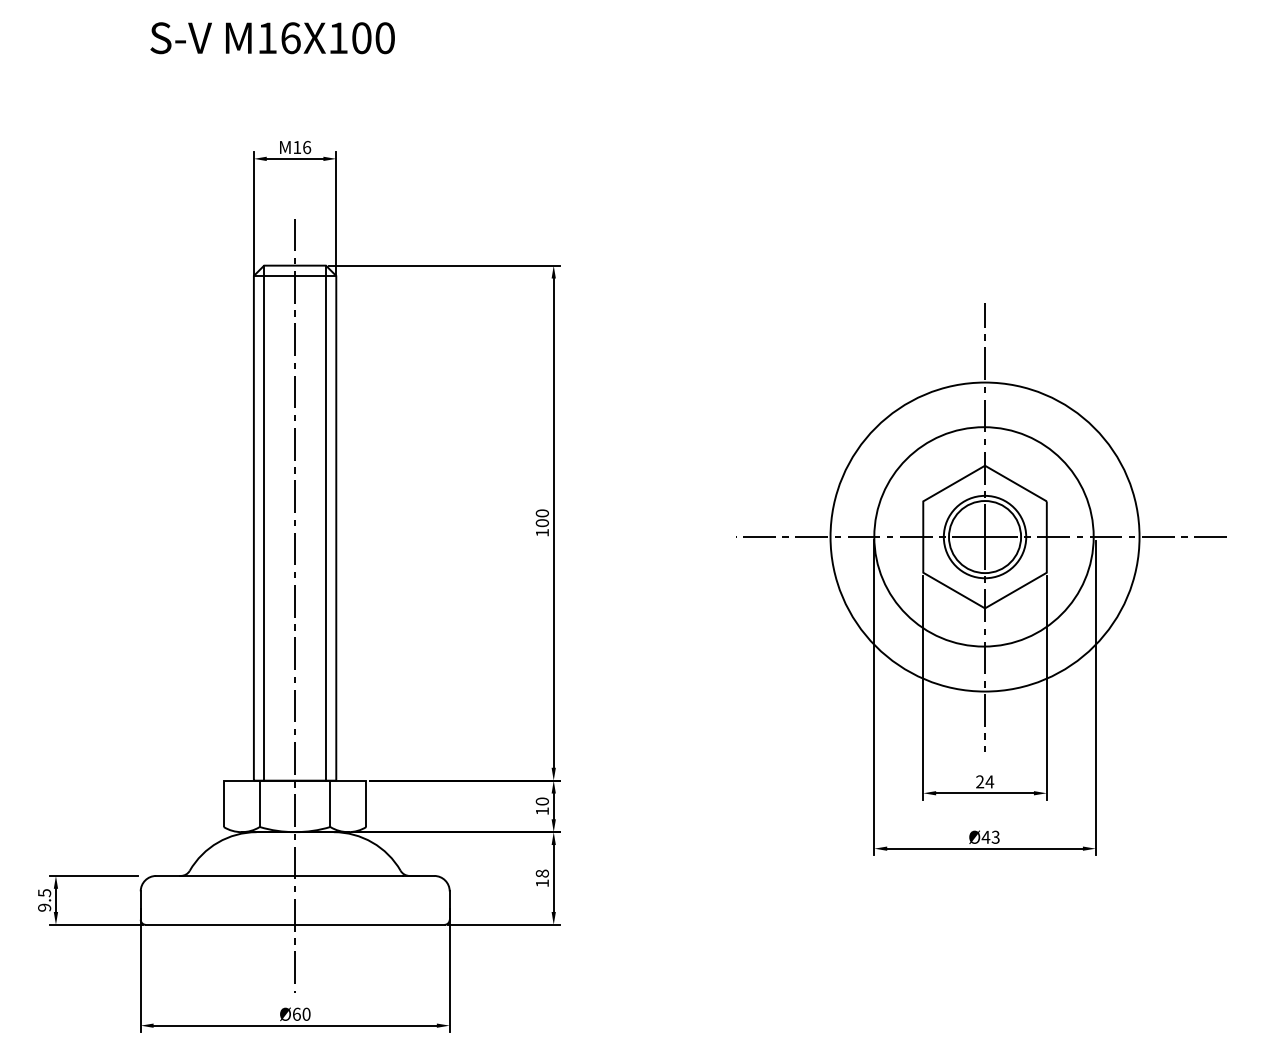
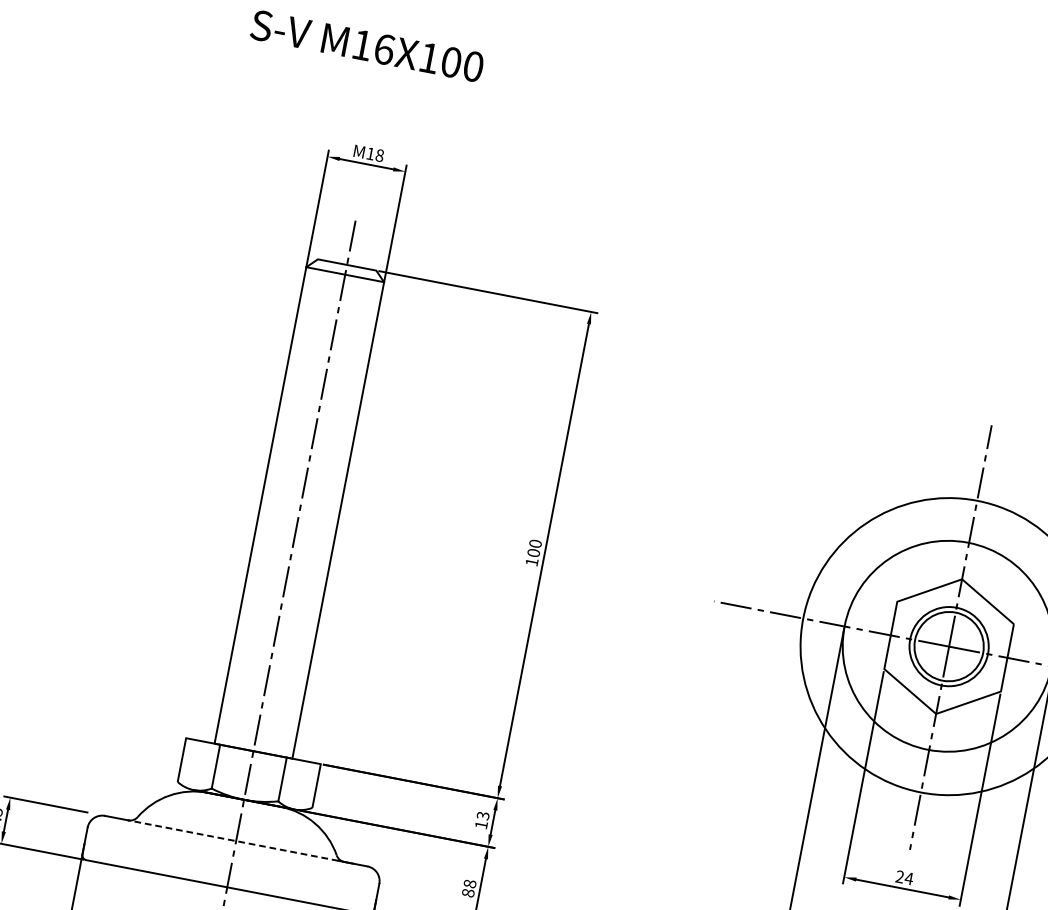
text: (307, 146) -> (380, 154), 16 -> 18
line: (264, 522) -> (271, 501), removed
line: (325, 522) -> (329, 512), removed
text: (542, 801) -> (483, 815), 10 -> 13
line: (291, 875) -> (232, 840), solid -> dashed
text: (541, 883) -> (467, 893), 18 -> 88

